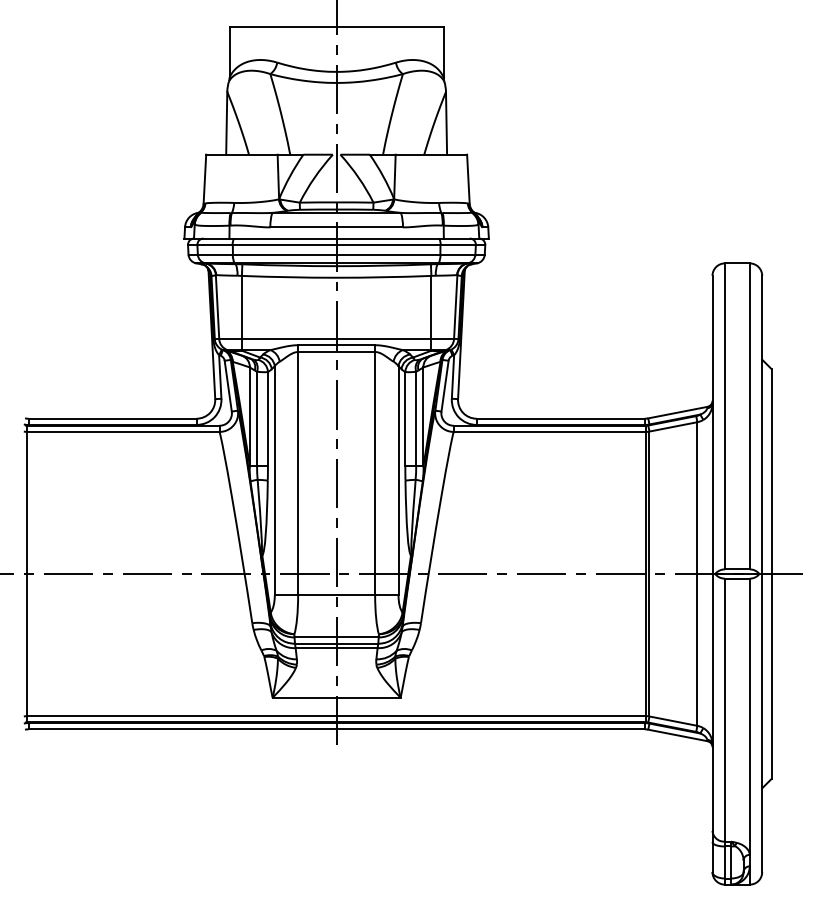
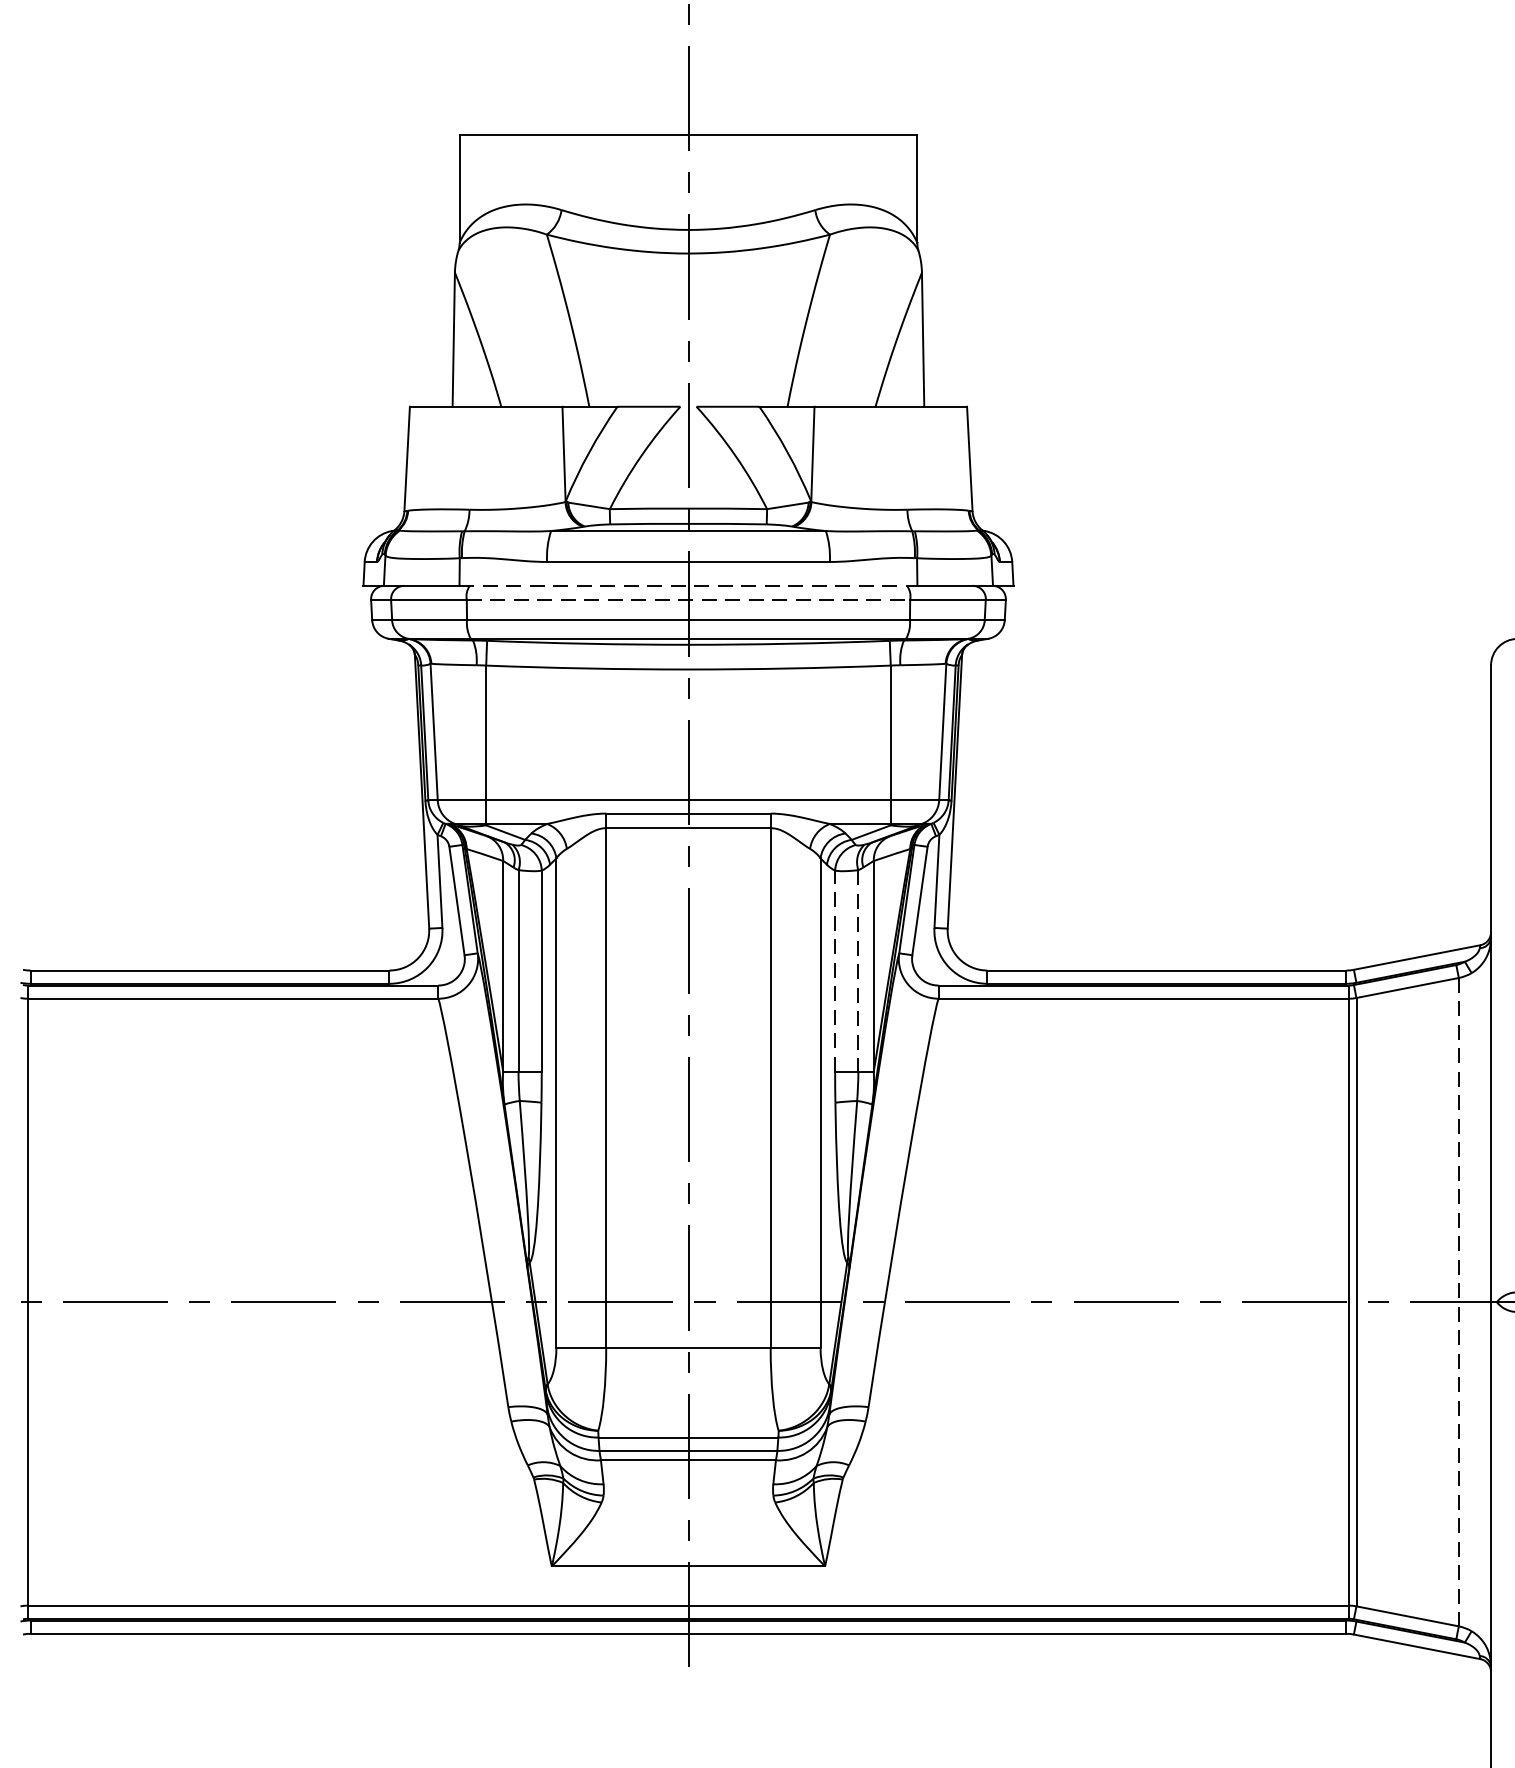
line: (337, 238) -> (690, 585), solid -> dashed
line: (336, 245) -> (688, 600), solid -> dashed
line: (405, 418) -> (835, 970), solid -> dashed
line: (416, 419) -> (858, 972), solid -> dashed
line: (697, 574) -> (1459, 1303), solid -> dashed

